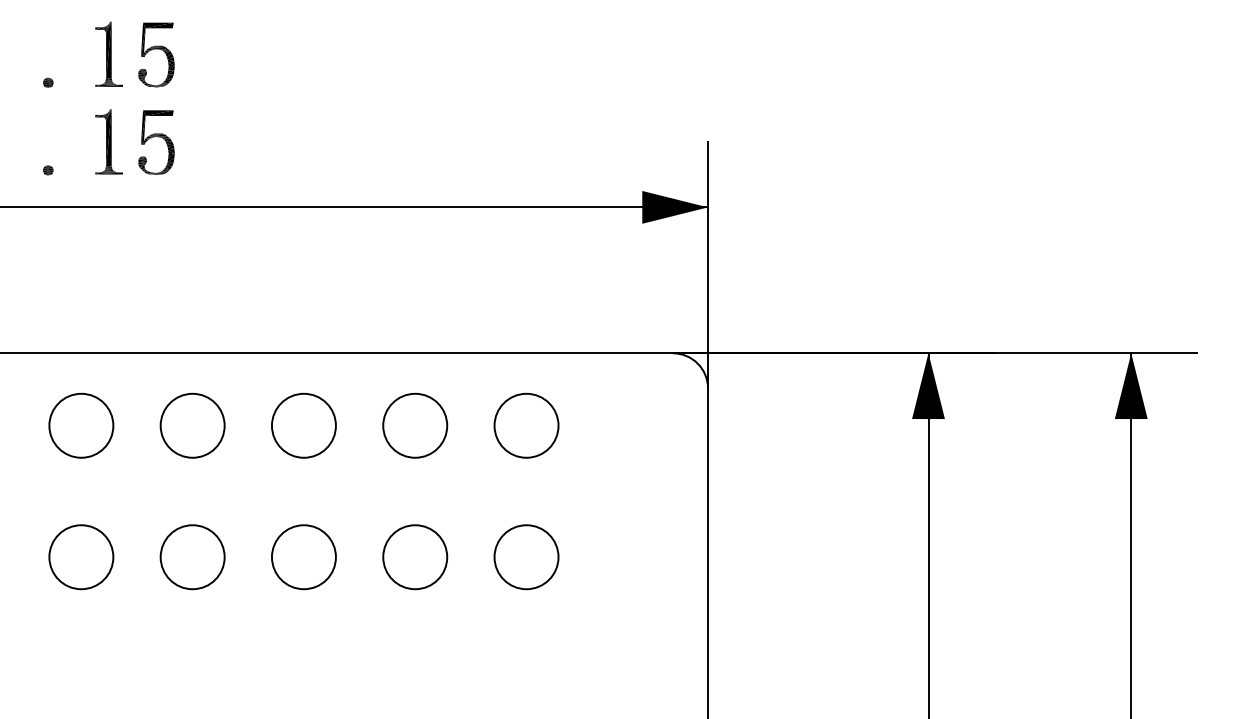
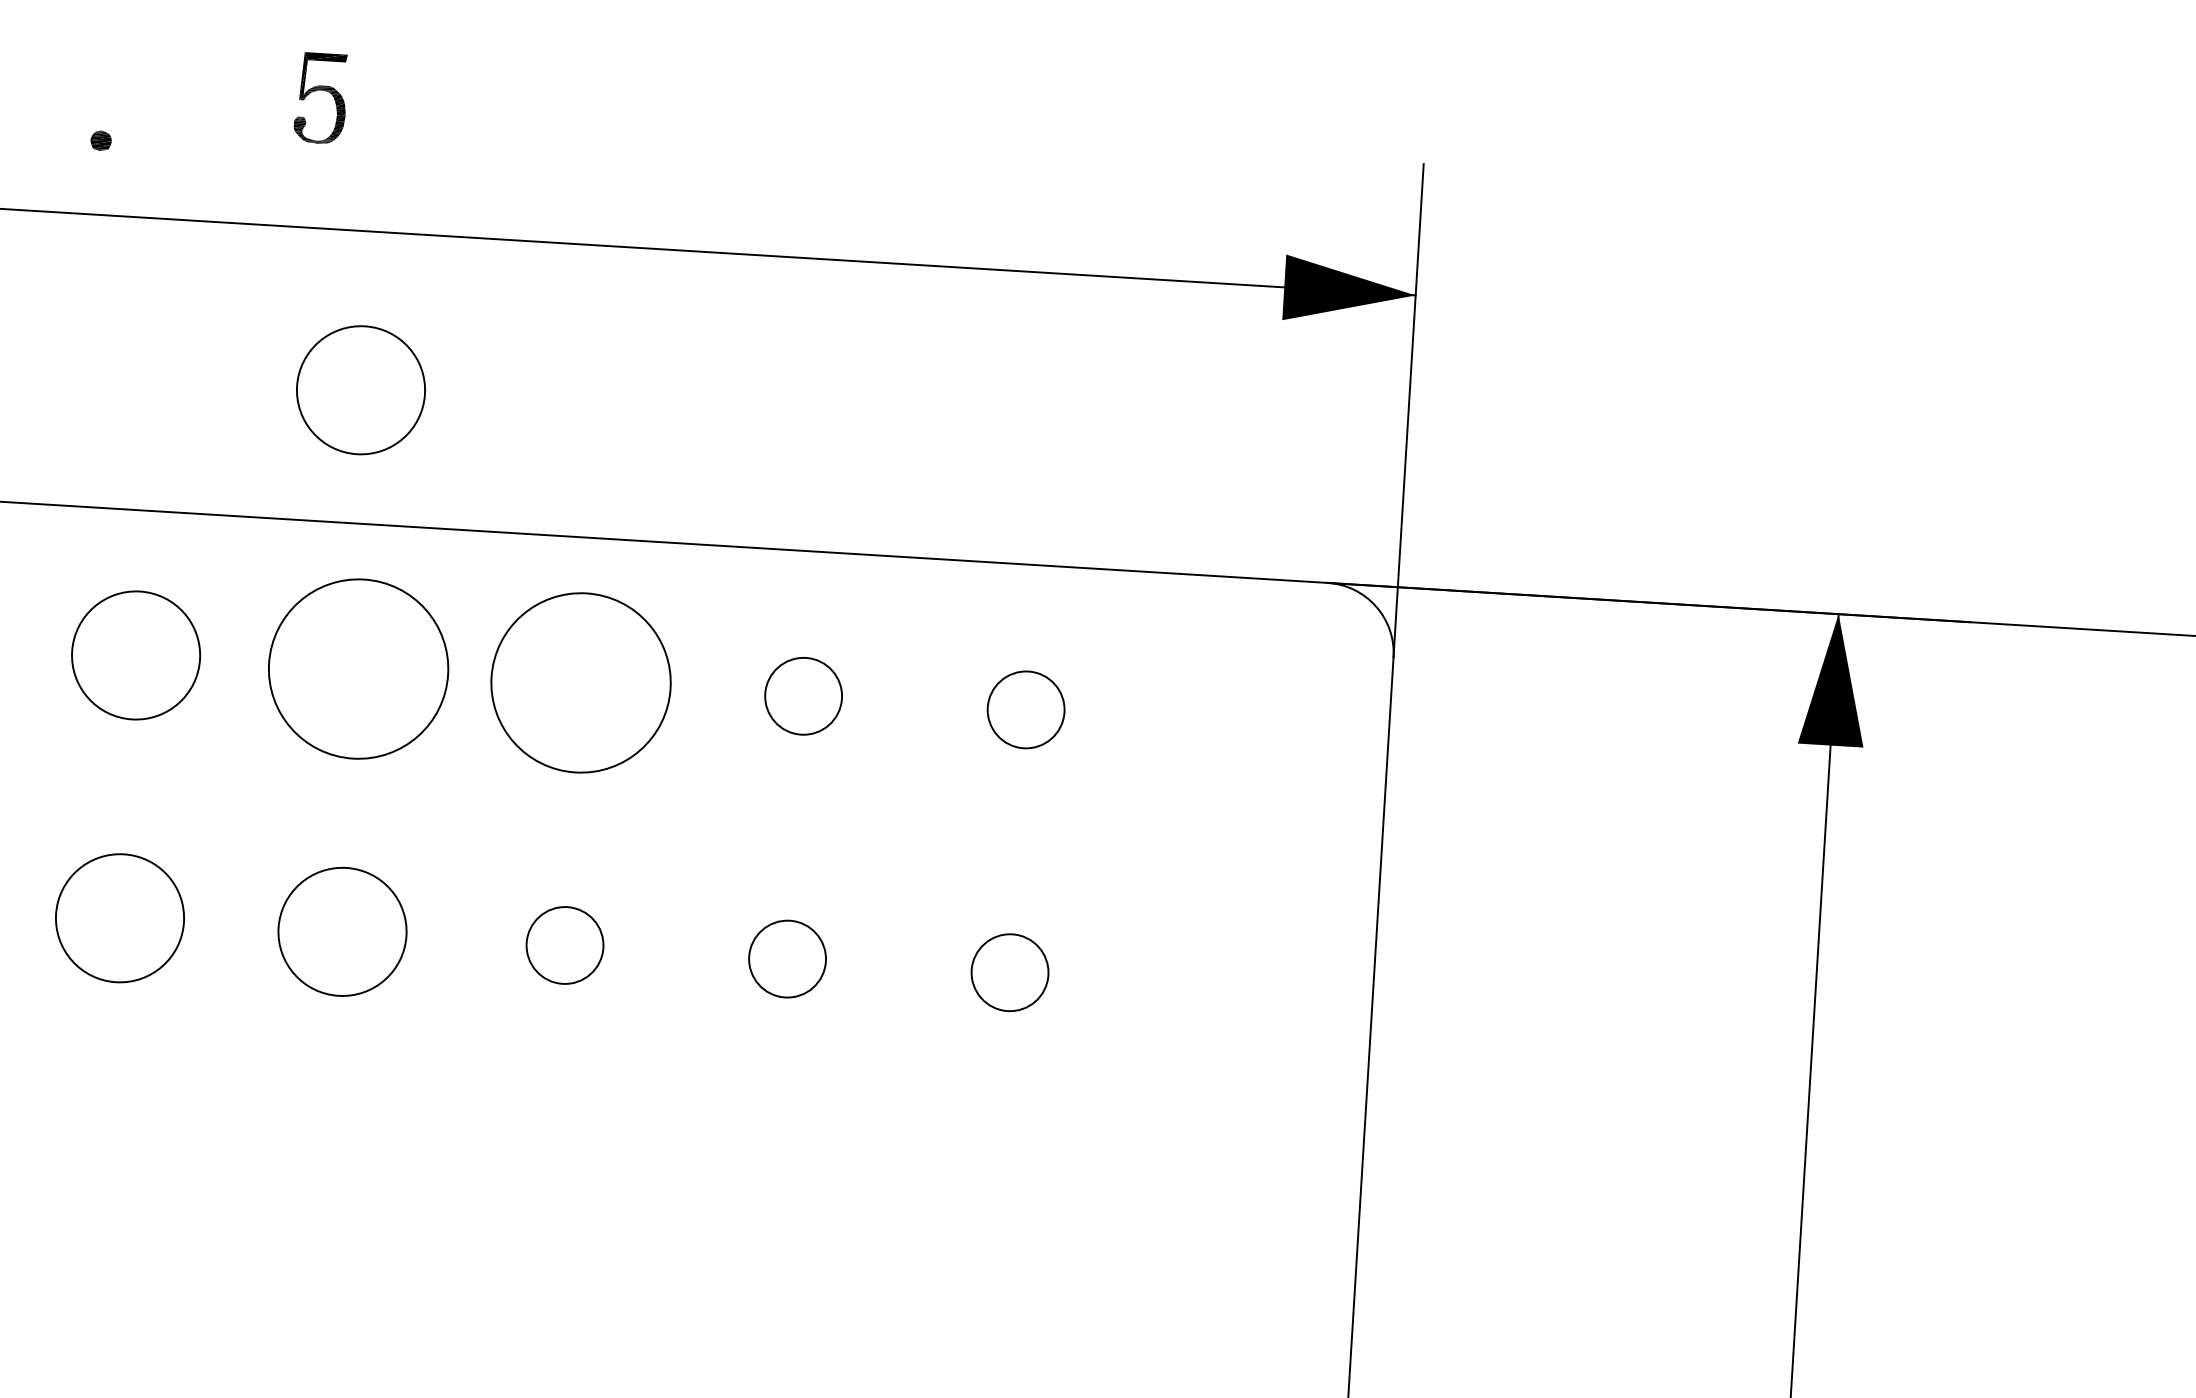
part: (108, 141) -> (225, 90), removed
part: (156, 142) -> (320, 98), size x0.7
circle: (185, 286) -> (361, 389), added
circle: (192, 425) -> (358, 668), size x1.4
circle: (303, 425) -> (580, 682), size x1.4
circle: (415, 425) -> (804, 695), size x0.6
circle: (526, 425) -> (1026, 709), size x0.6
circle: (303, 557) -> (564, 945), size x0.6
circle: (415, 557) -> (788, 959), size x0.6
circle: (526, 557) -> (1009, 973), size x0.6

